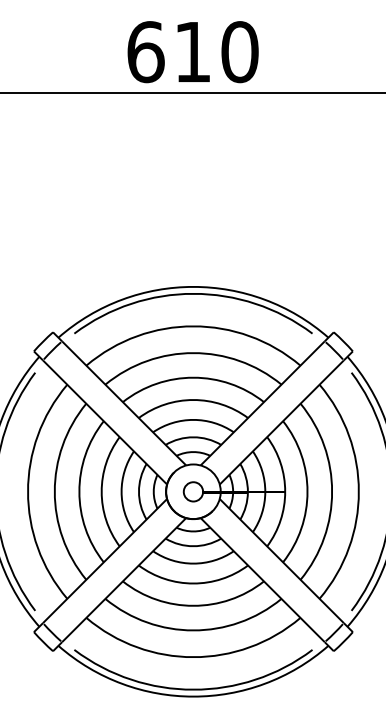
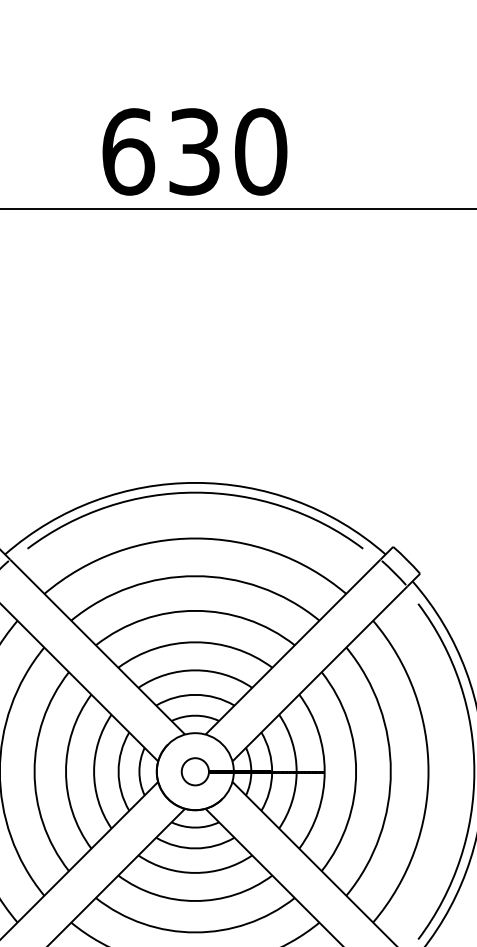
text: (192, 52) -> (194, 152), 610 -> 630

